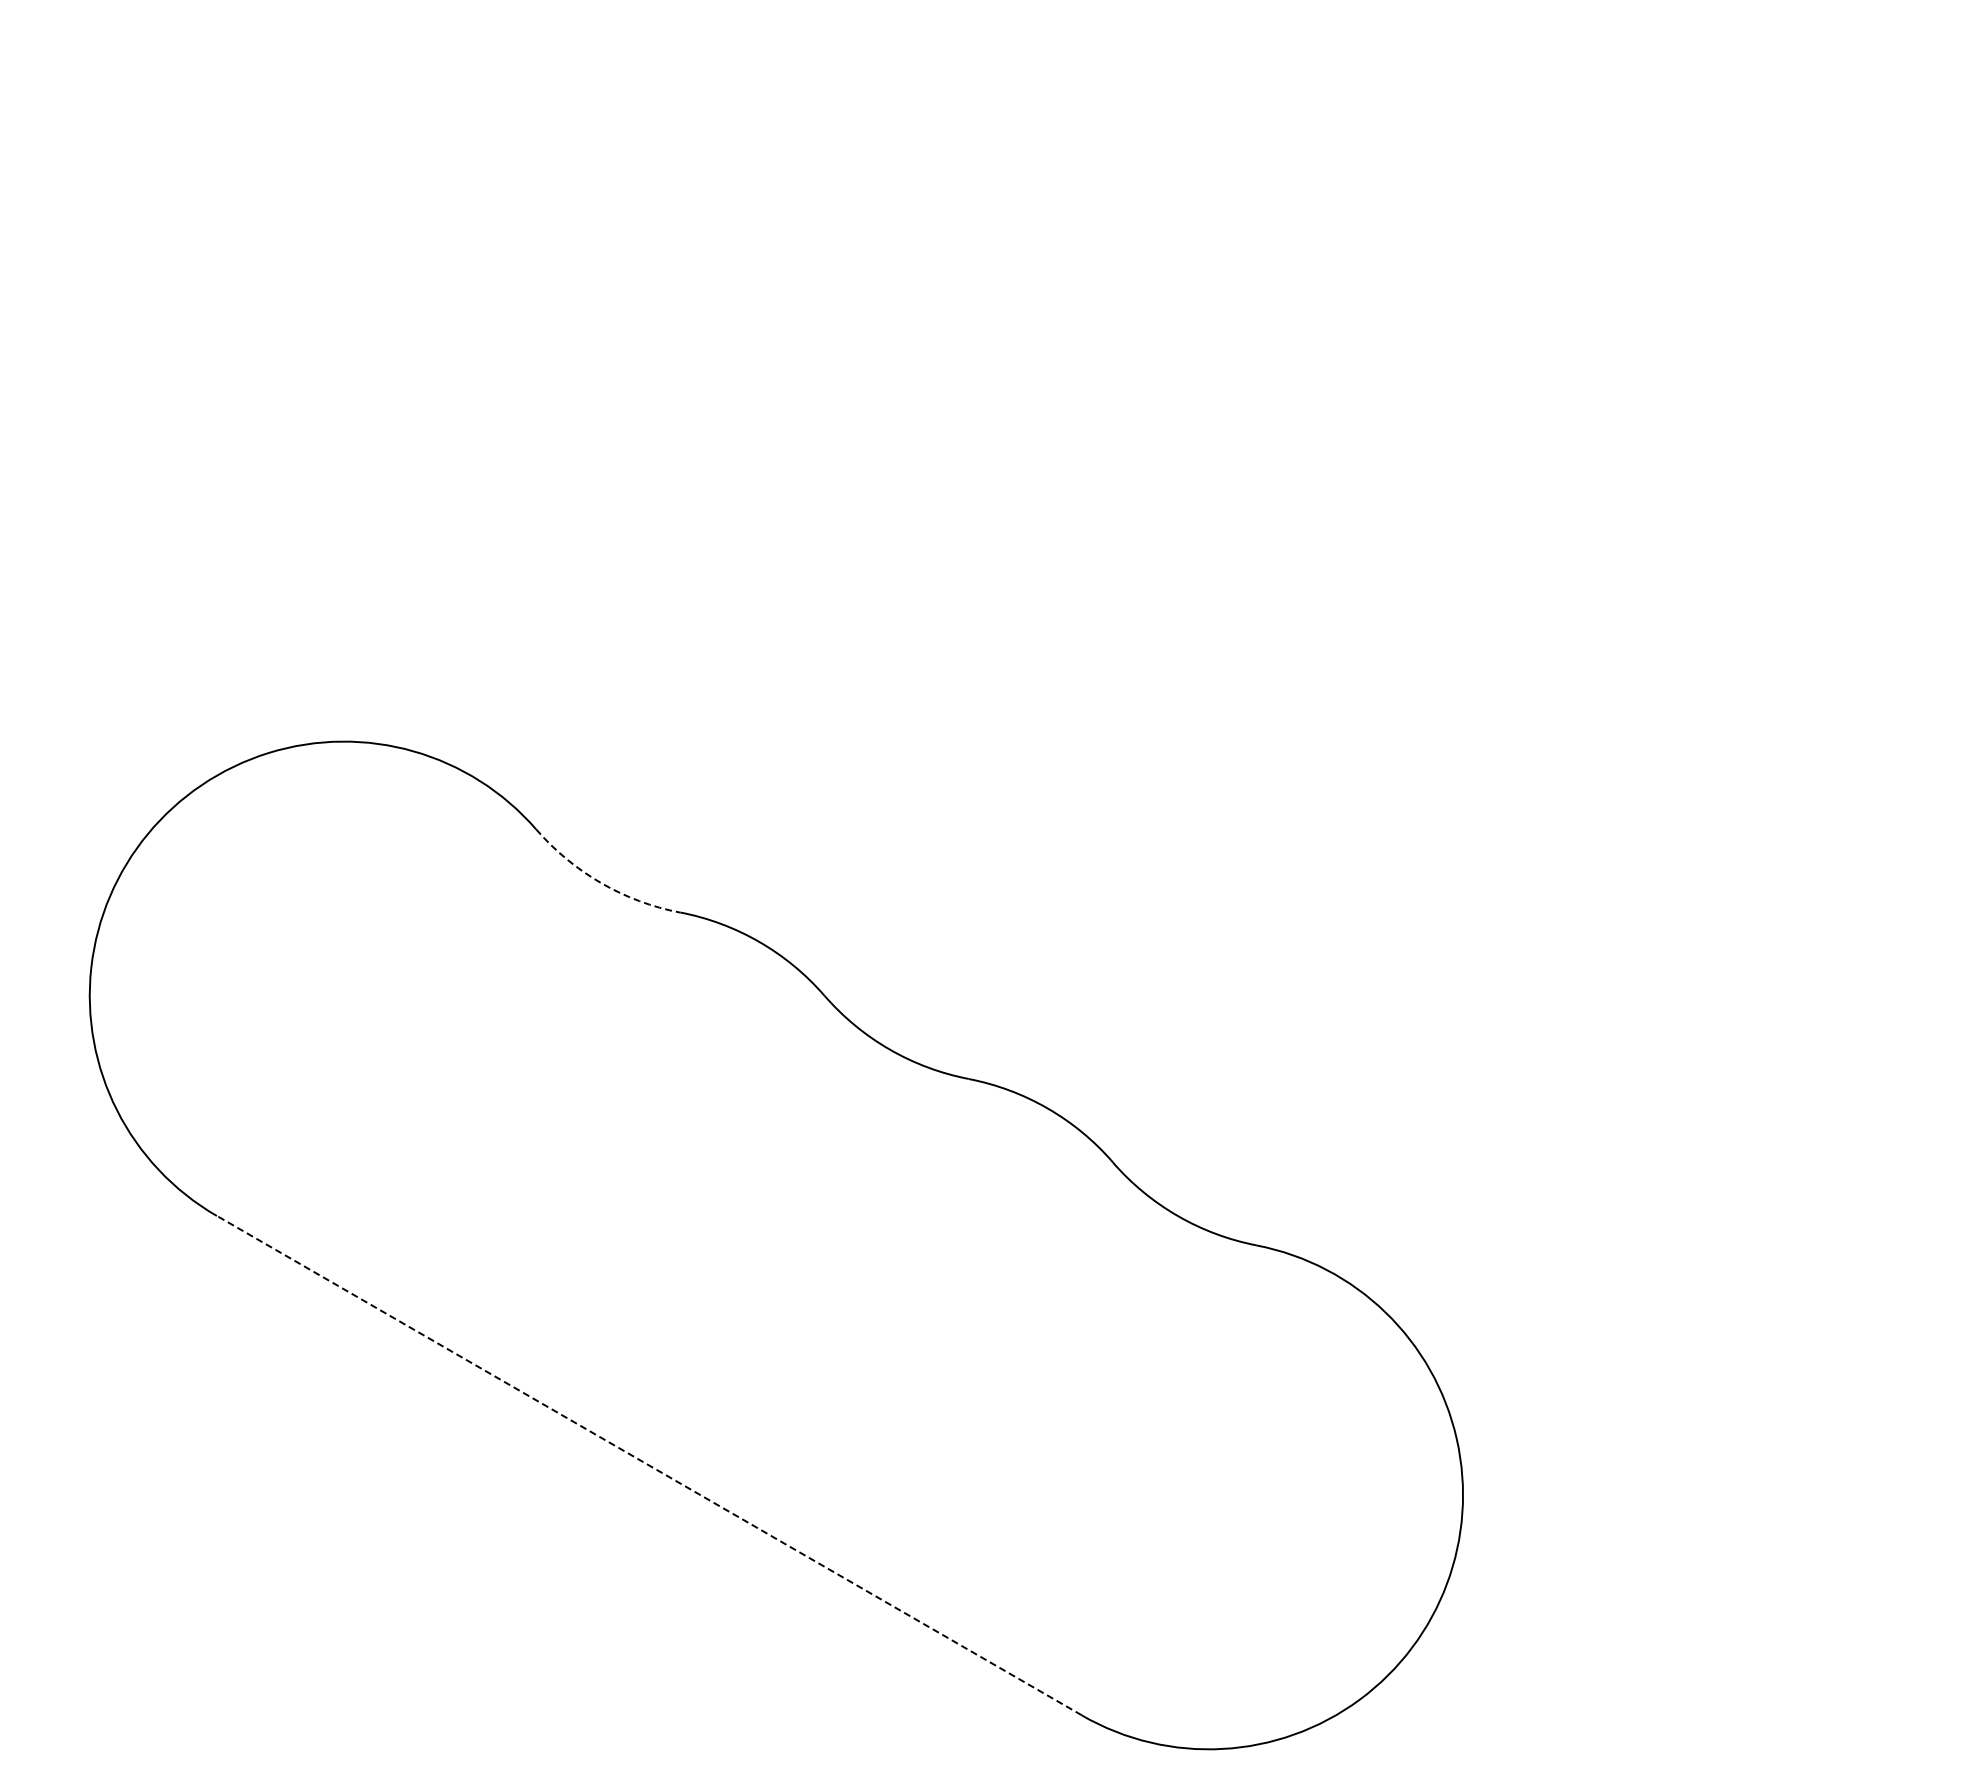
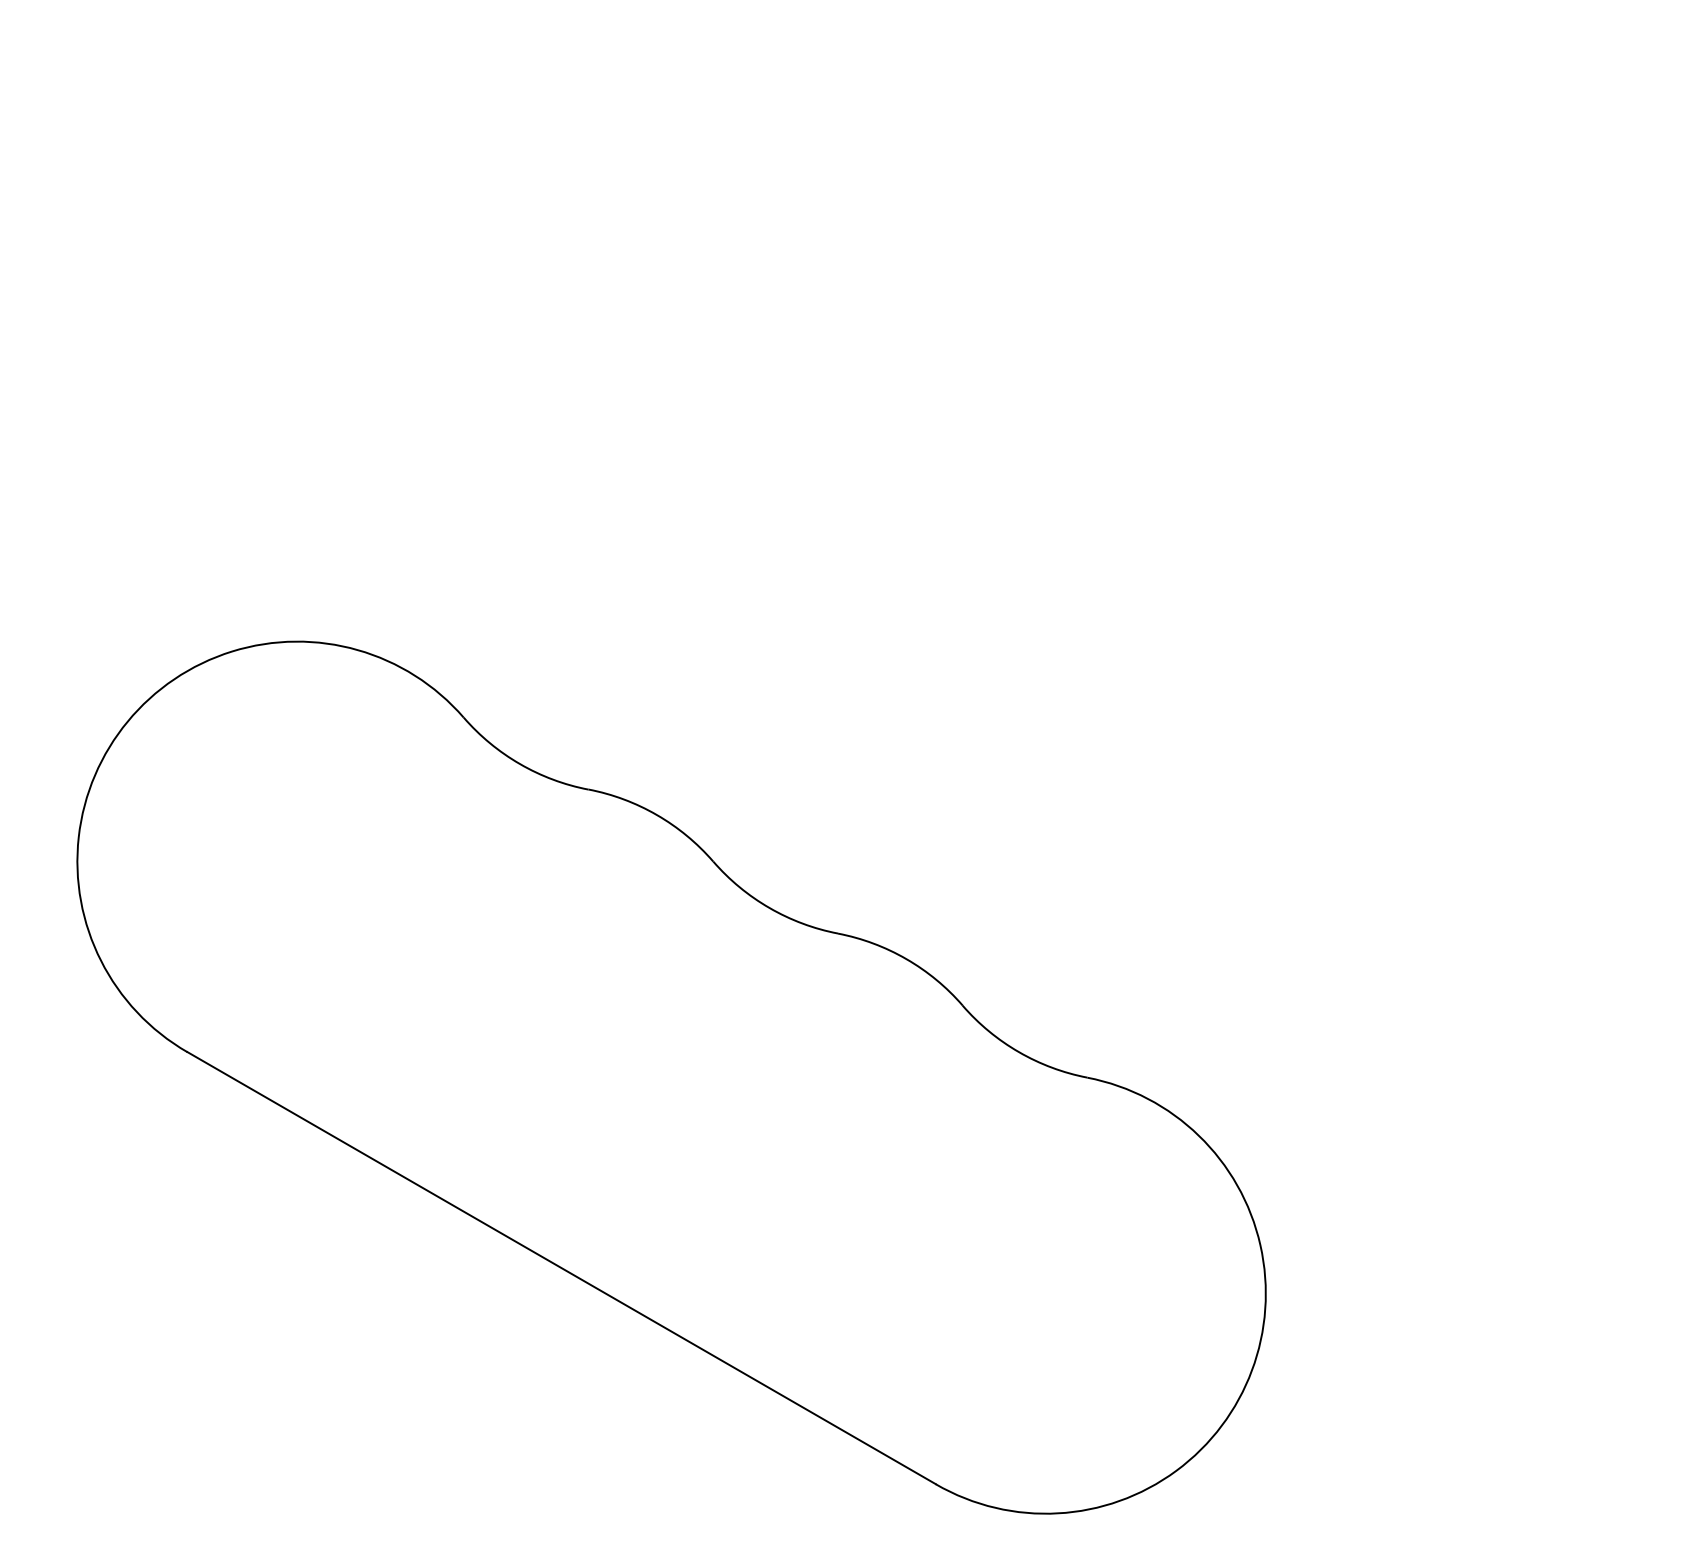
arc: (601, 883) -> (520, 764), dashed -> solid
line: (648, 1465) -> (560, 1268), dashed -> solid

